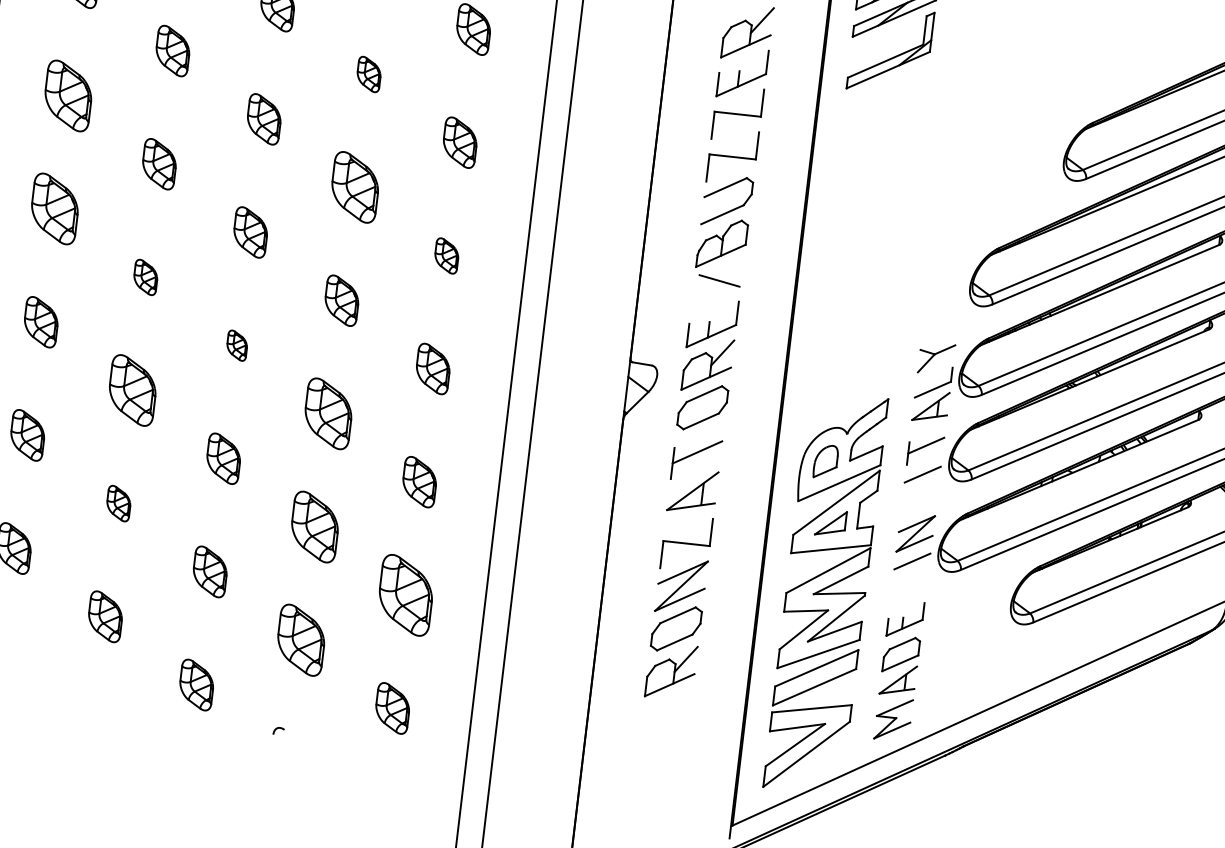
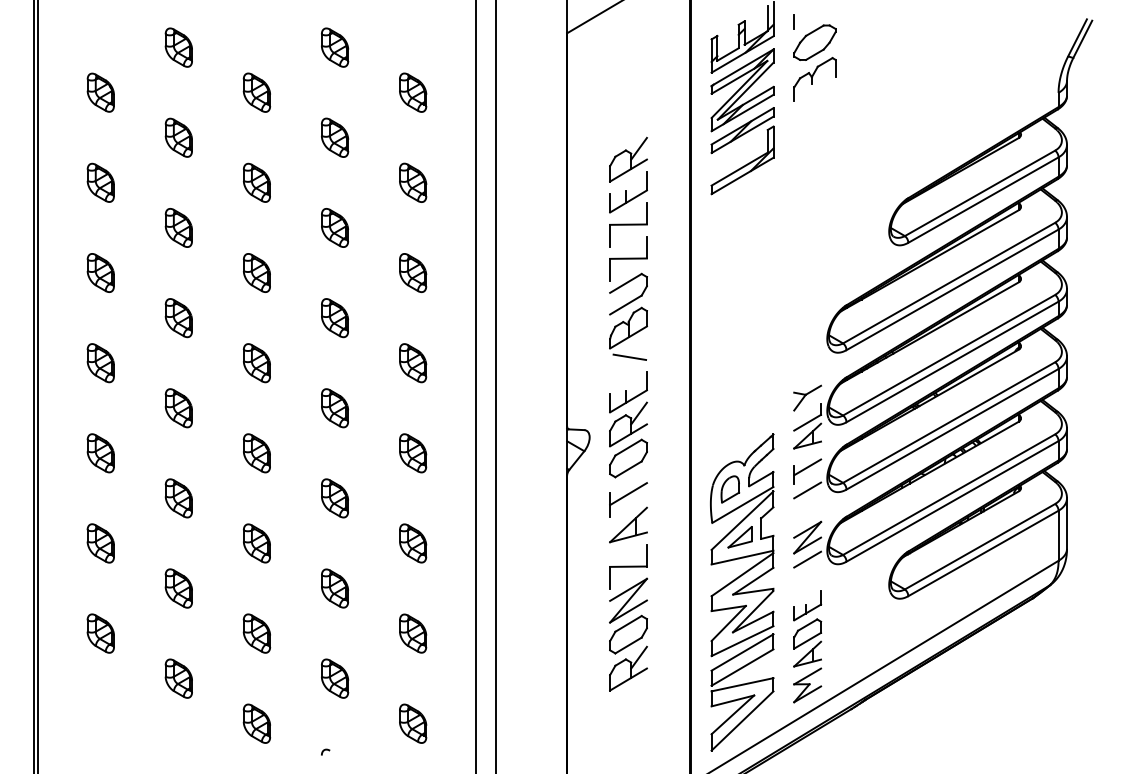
part: (369, 73) -> (335, 227), size x1.43
part: (67, 95) -> (100, 272), size x0.71
part: (355, 188) -> (335, 318), size x0.71
part: (54, 209) -> (100, 363), size x0.71
part: (447, 256) -> (413, 363), size x1.43
part: (145, 277) -> (178, 408), size x1.43
part: (236, 345) -> (256, 453), size x1.67
part: (131, 390) -> (178, 498), size x0.71
part: (327, 413) -> (334, 498), size x0.71
part: (118, 503) -> (178, 588), size x1.43
part: (314, 526) -> (334, 588), size x0.71
part: (406, 595) -> (413, 633), size x0.62
part: (302, 640) -> (335, 678), size x0.71

